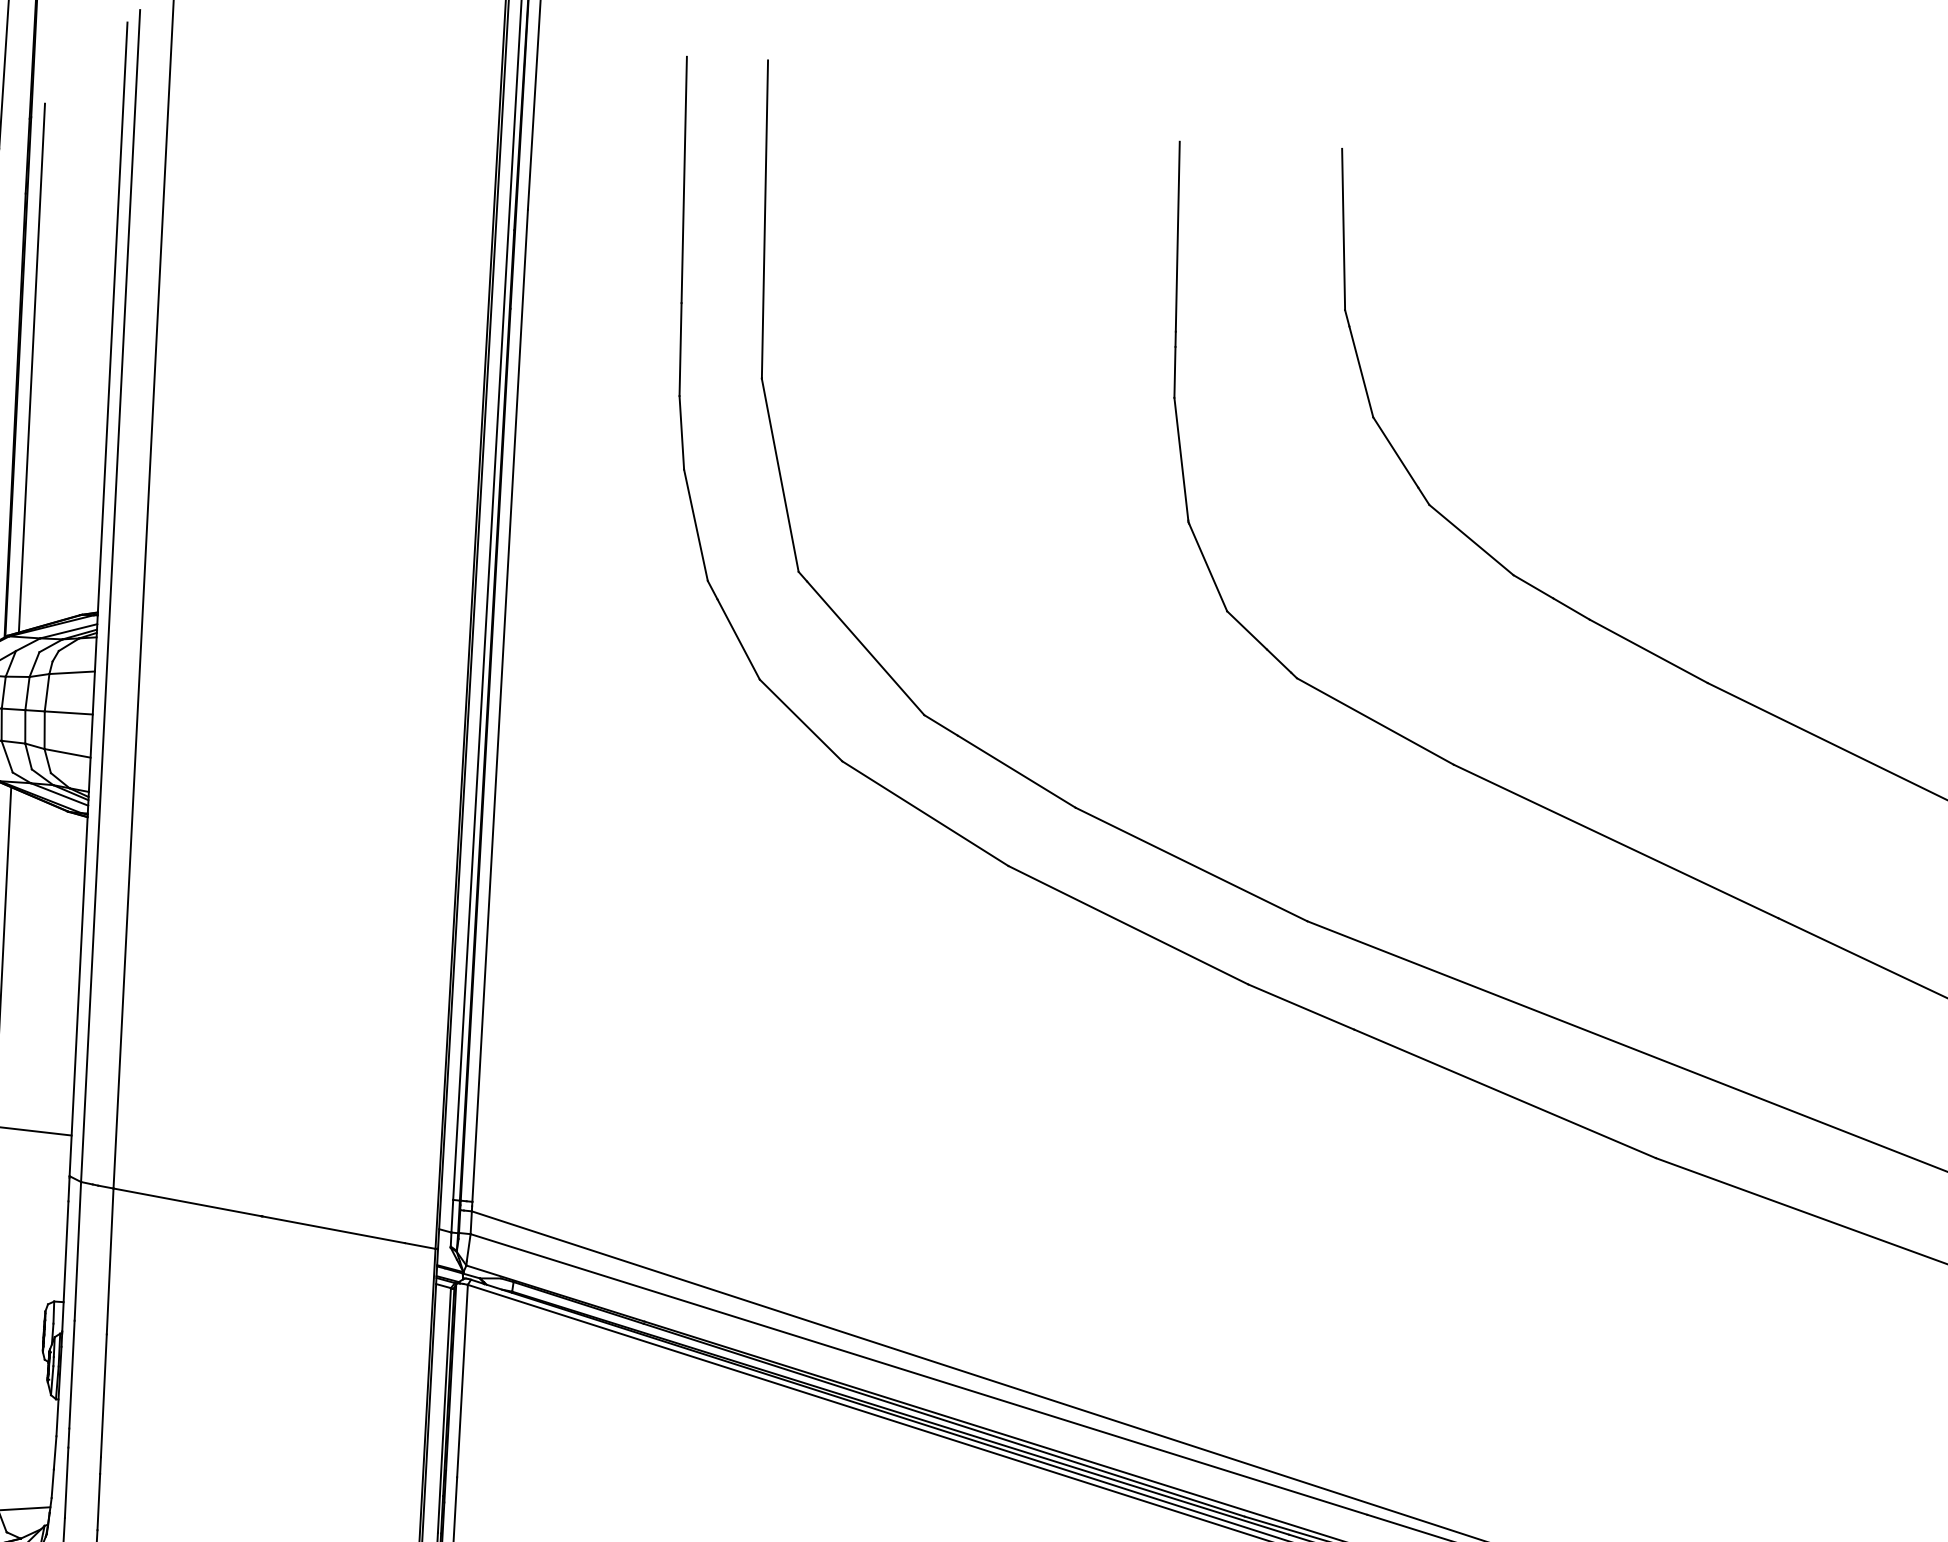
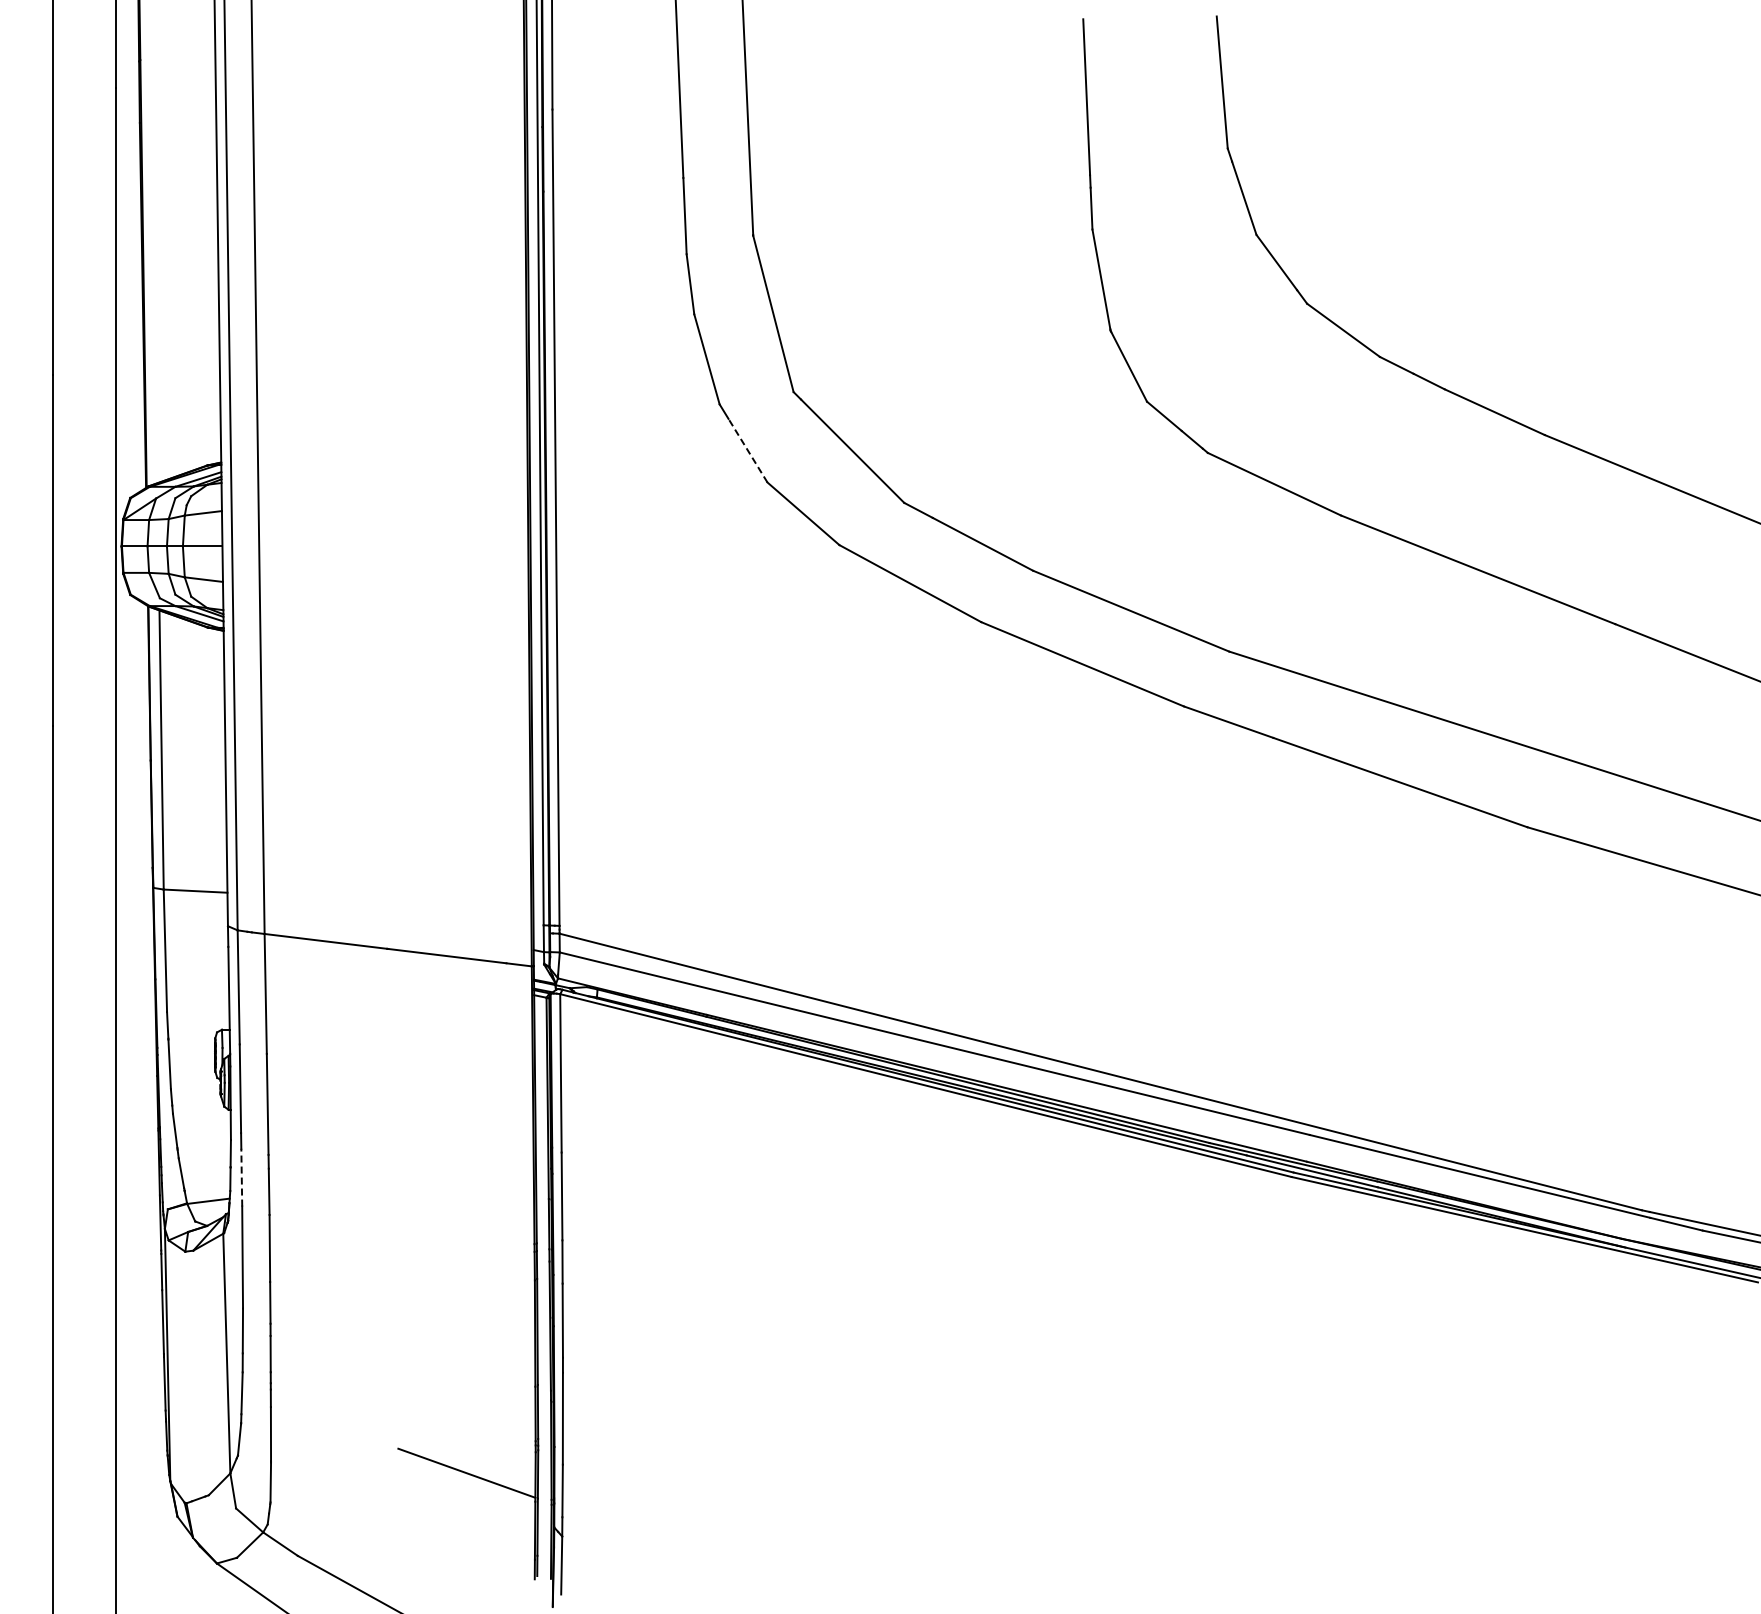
line: (31, 367) -> (153, 265), removed
line: (738, 639) -> (747, 450), solid -> dashed
line: (66, 1482) -> (241, 1177), solid -> dashed

